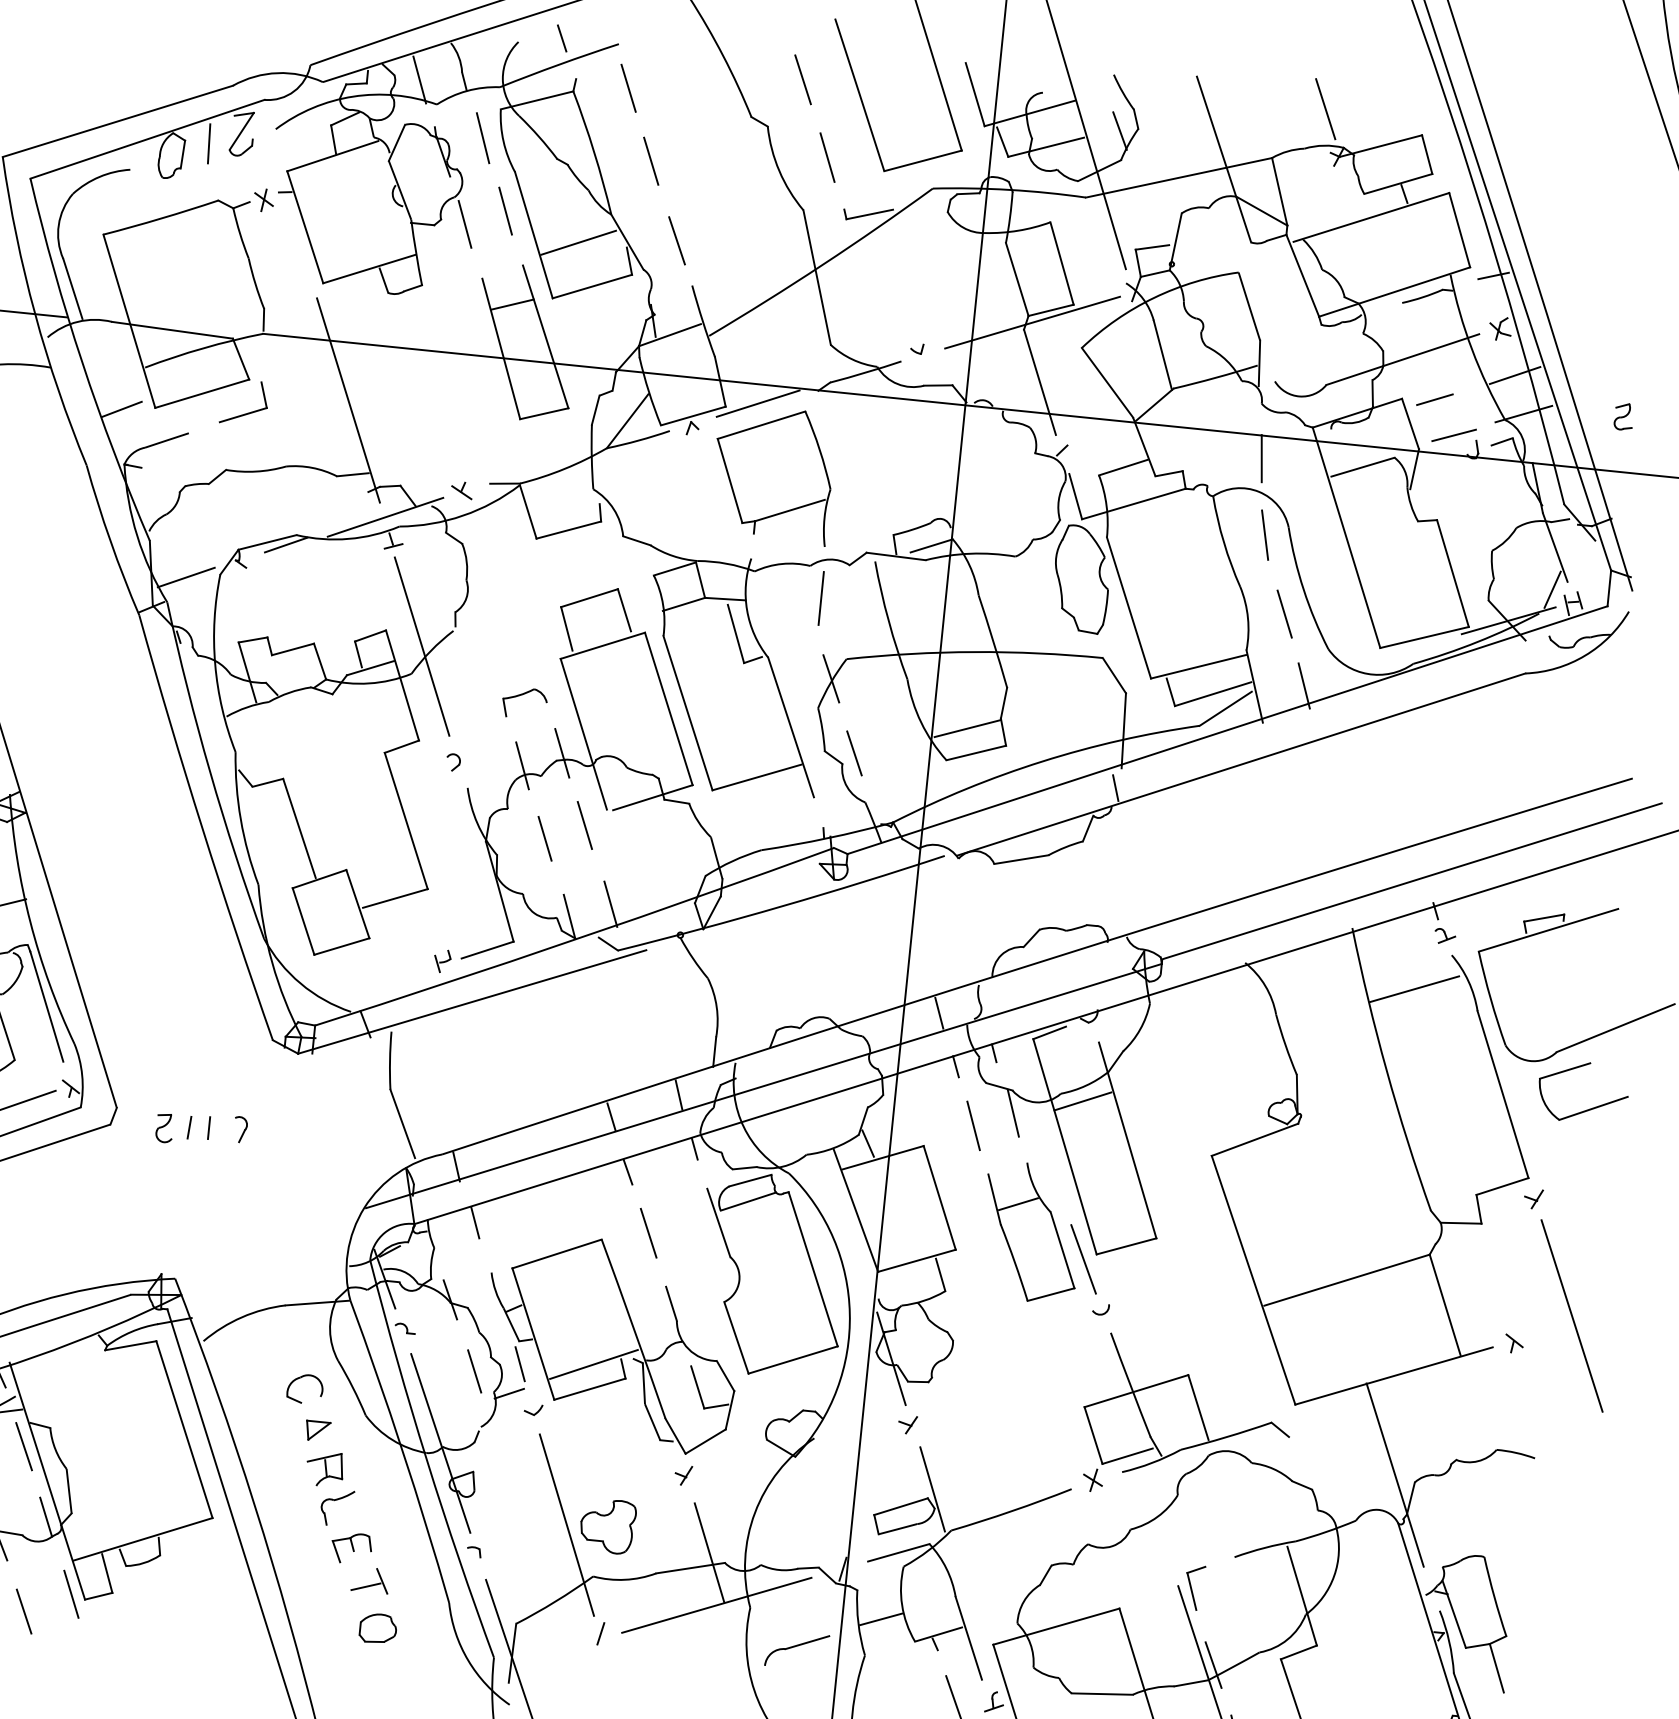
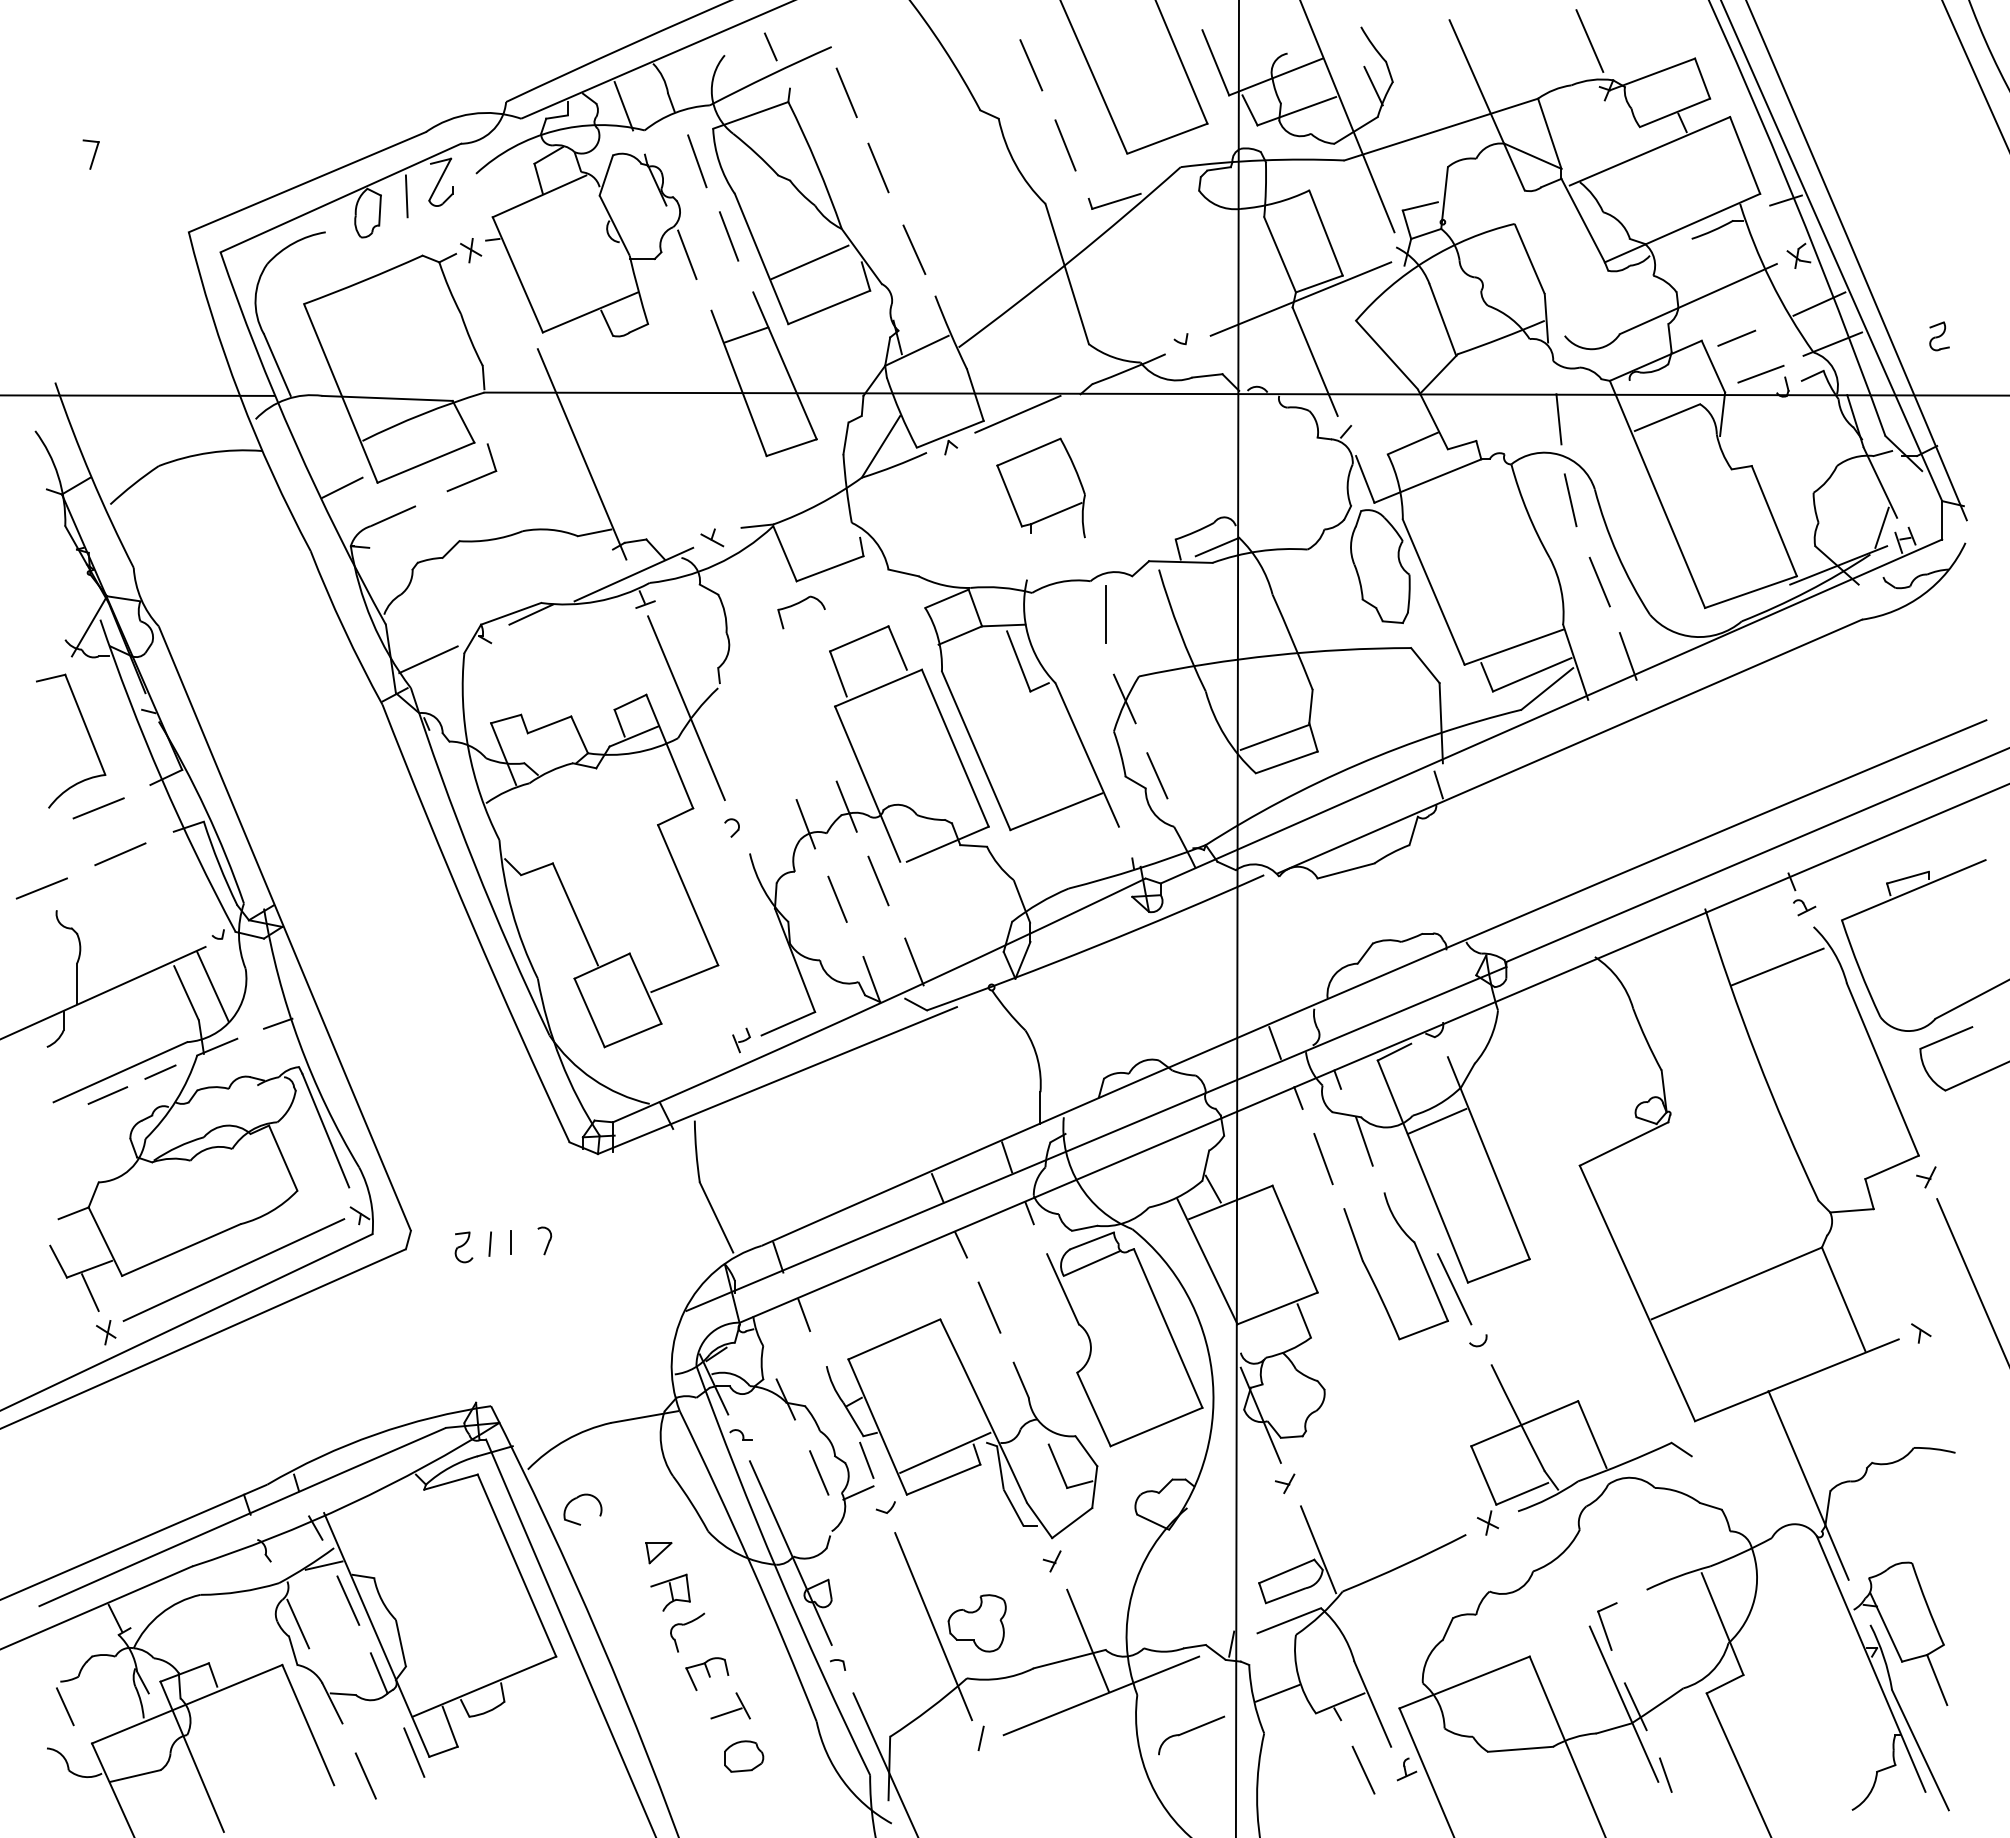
part: (772, 473) -> (1040, 487), size x0.7
part: (522, 695) -> (798, 604), moved
line: (1018, 1204) -> (1379, 1237), removed
part: (300, 1378) -> (576, 1499), moved

